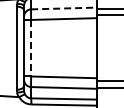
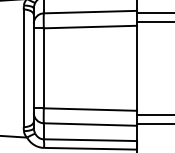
line: (64, 8) -> (91, 12), dashed -> solid
line: (31, 48) -> (44, 68), dashed -> solid

